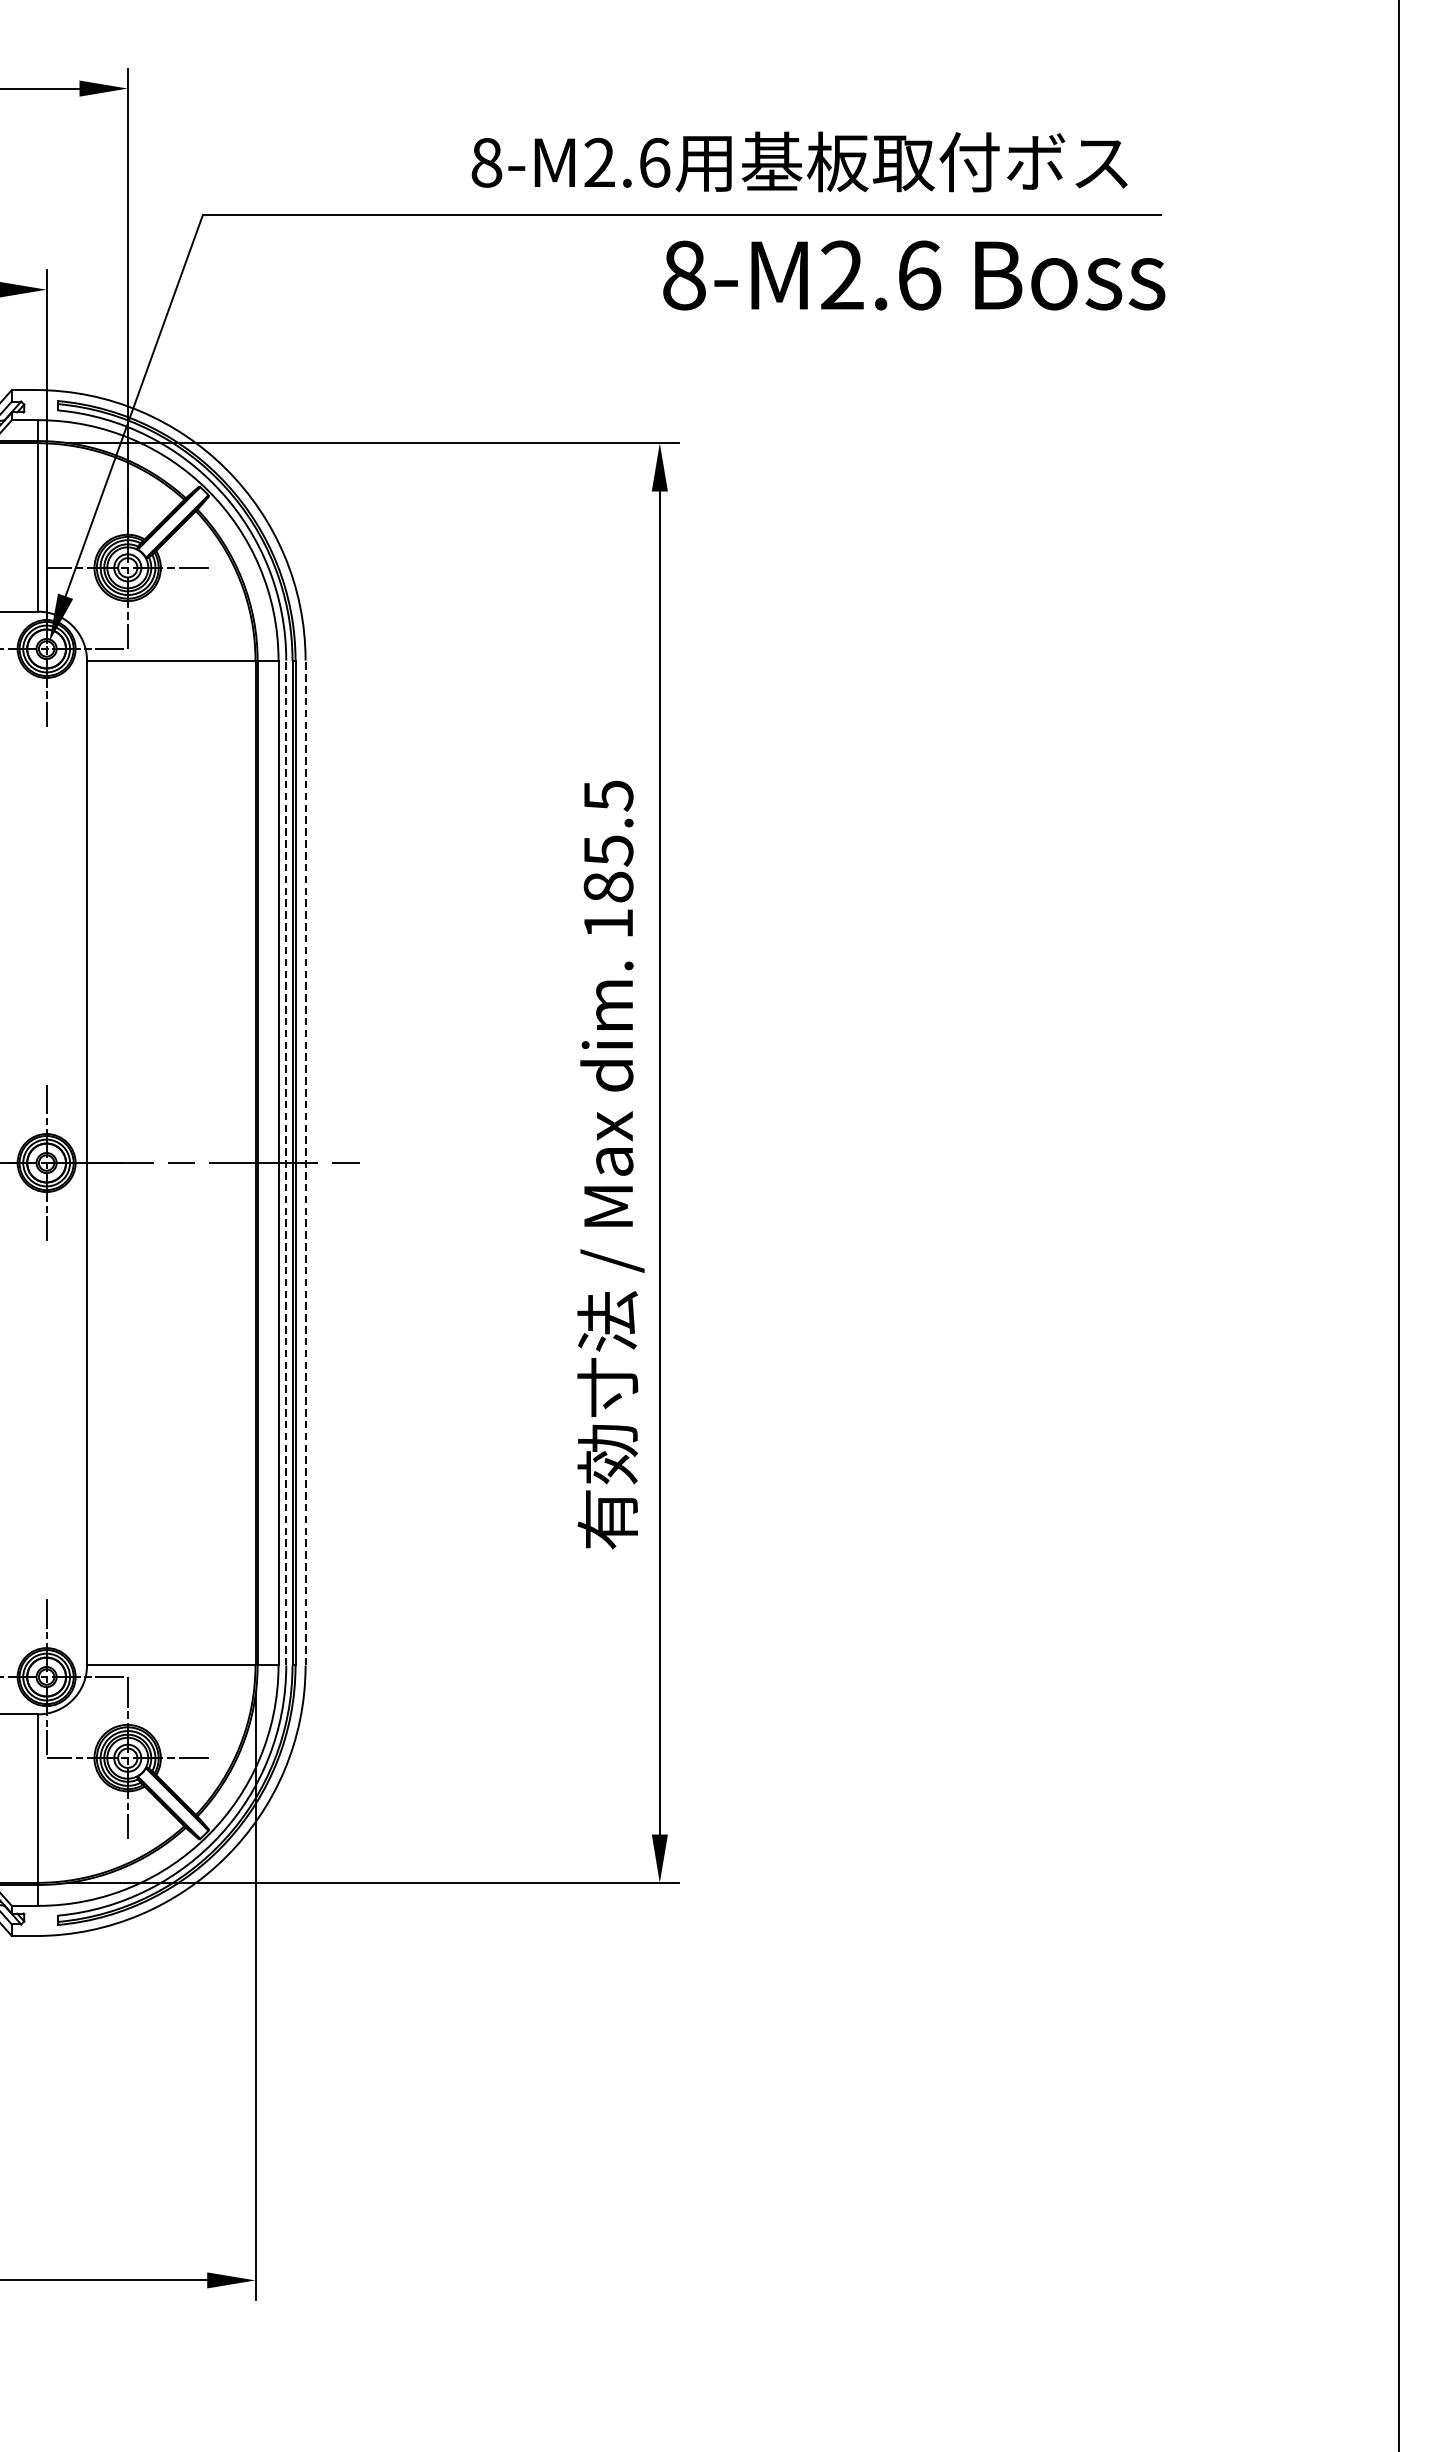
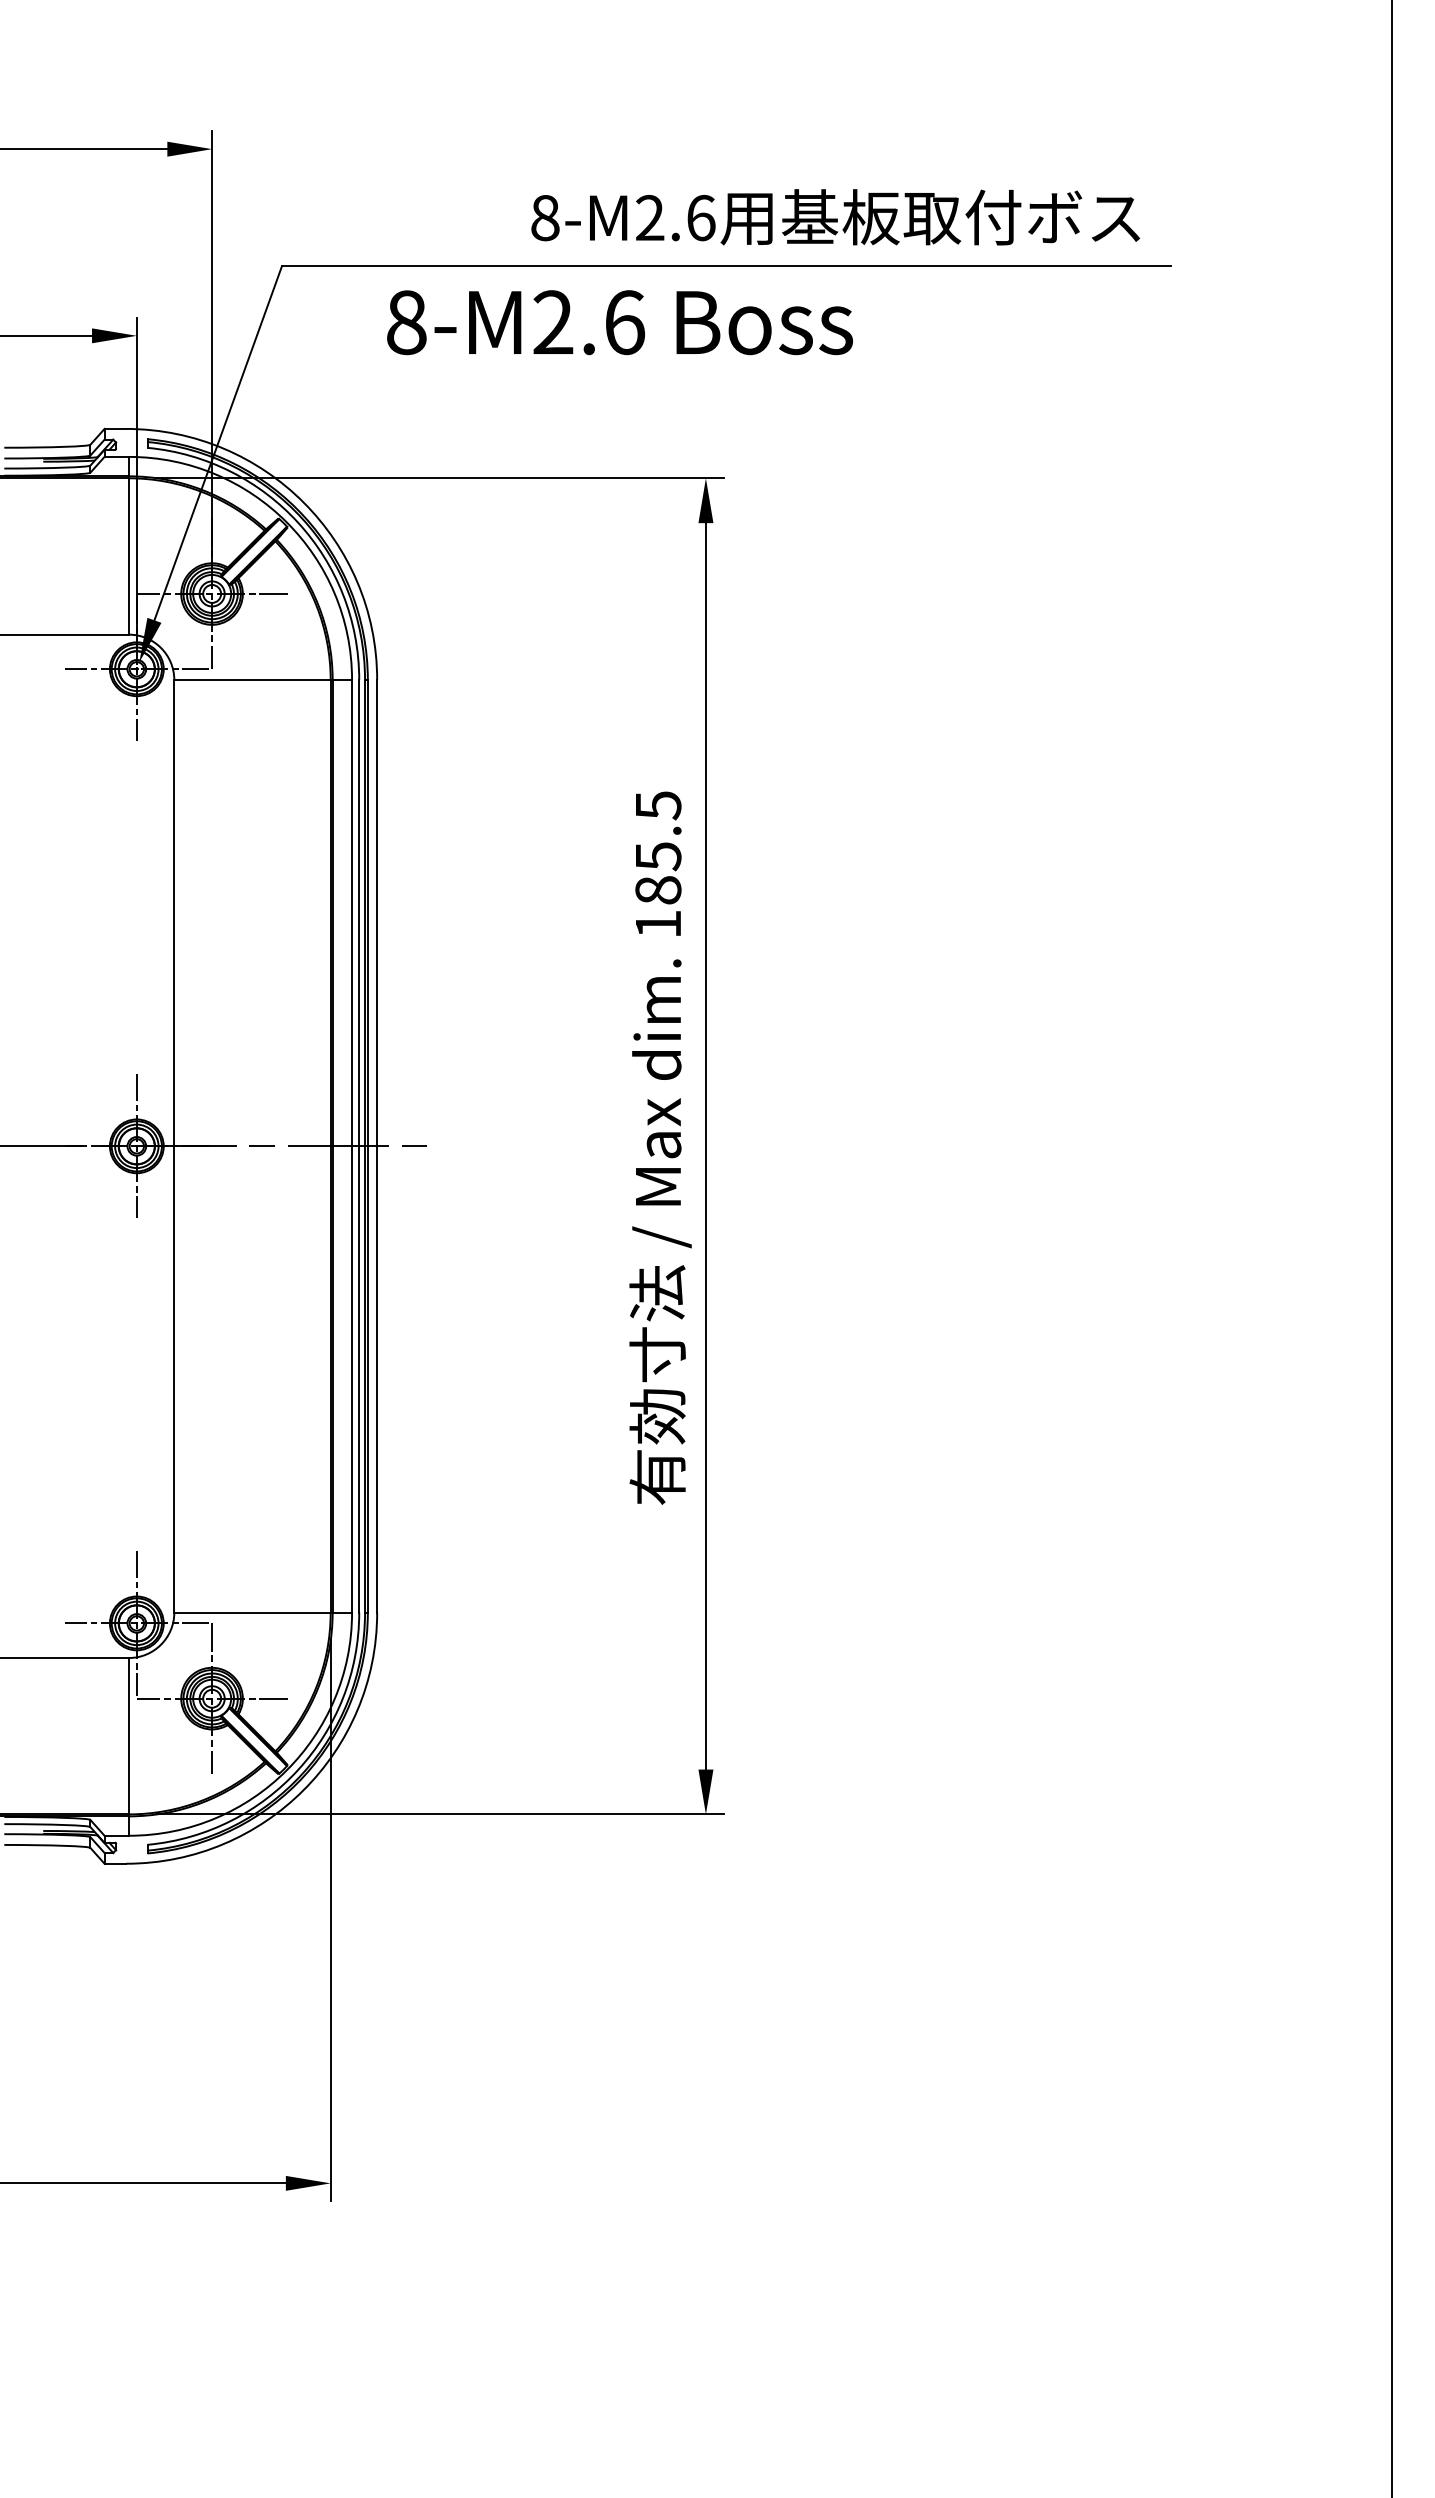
text: (913, 275) -> (619, 322), moved
line: (286, 1162) -> (359, 1145), dashed -> solid
line: (305, 1162) -> (377, 1145), dashed -> solid

